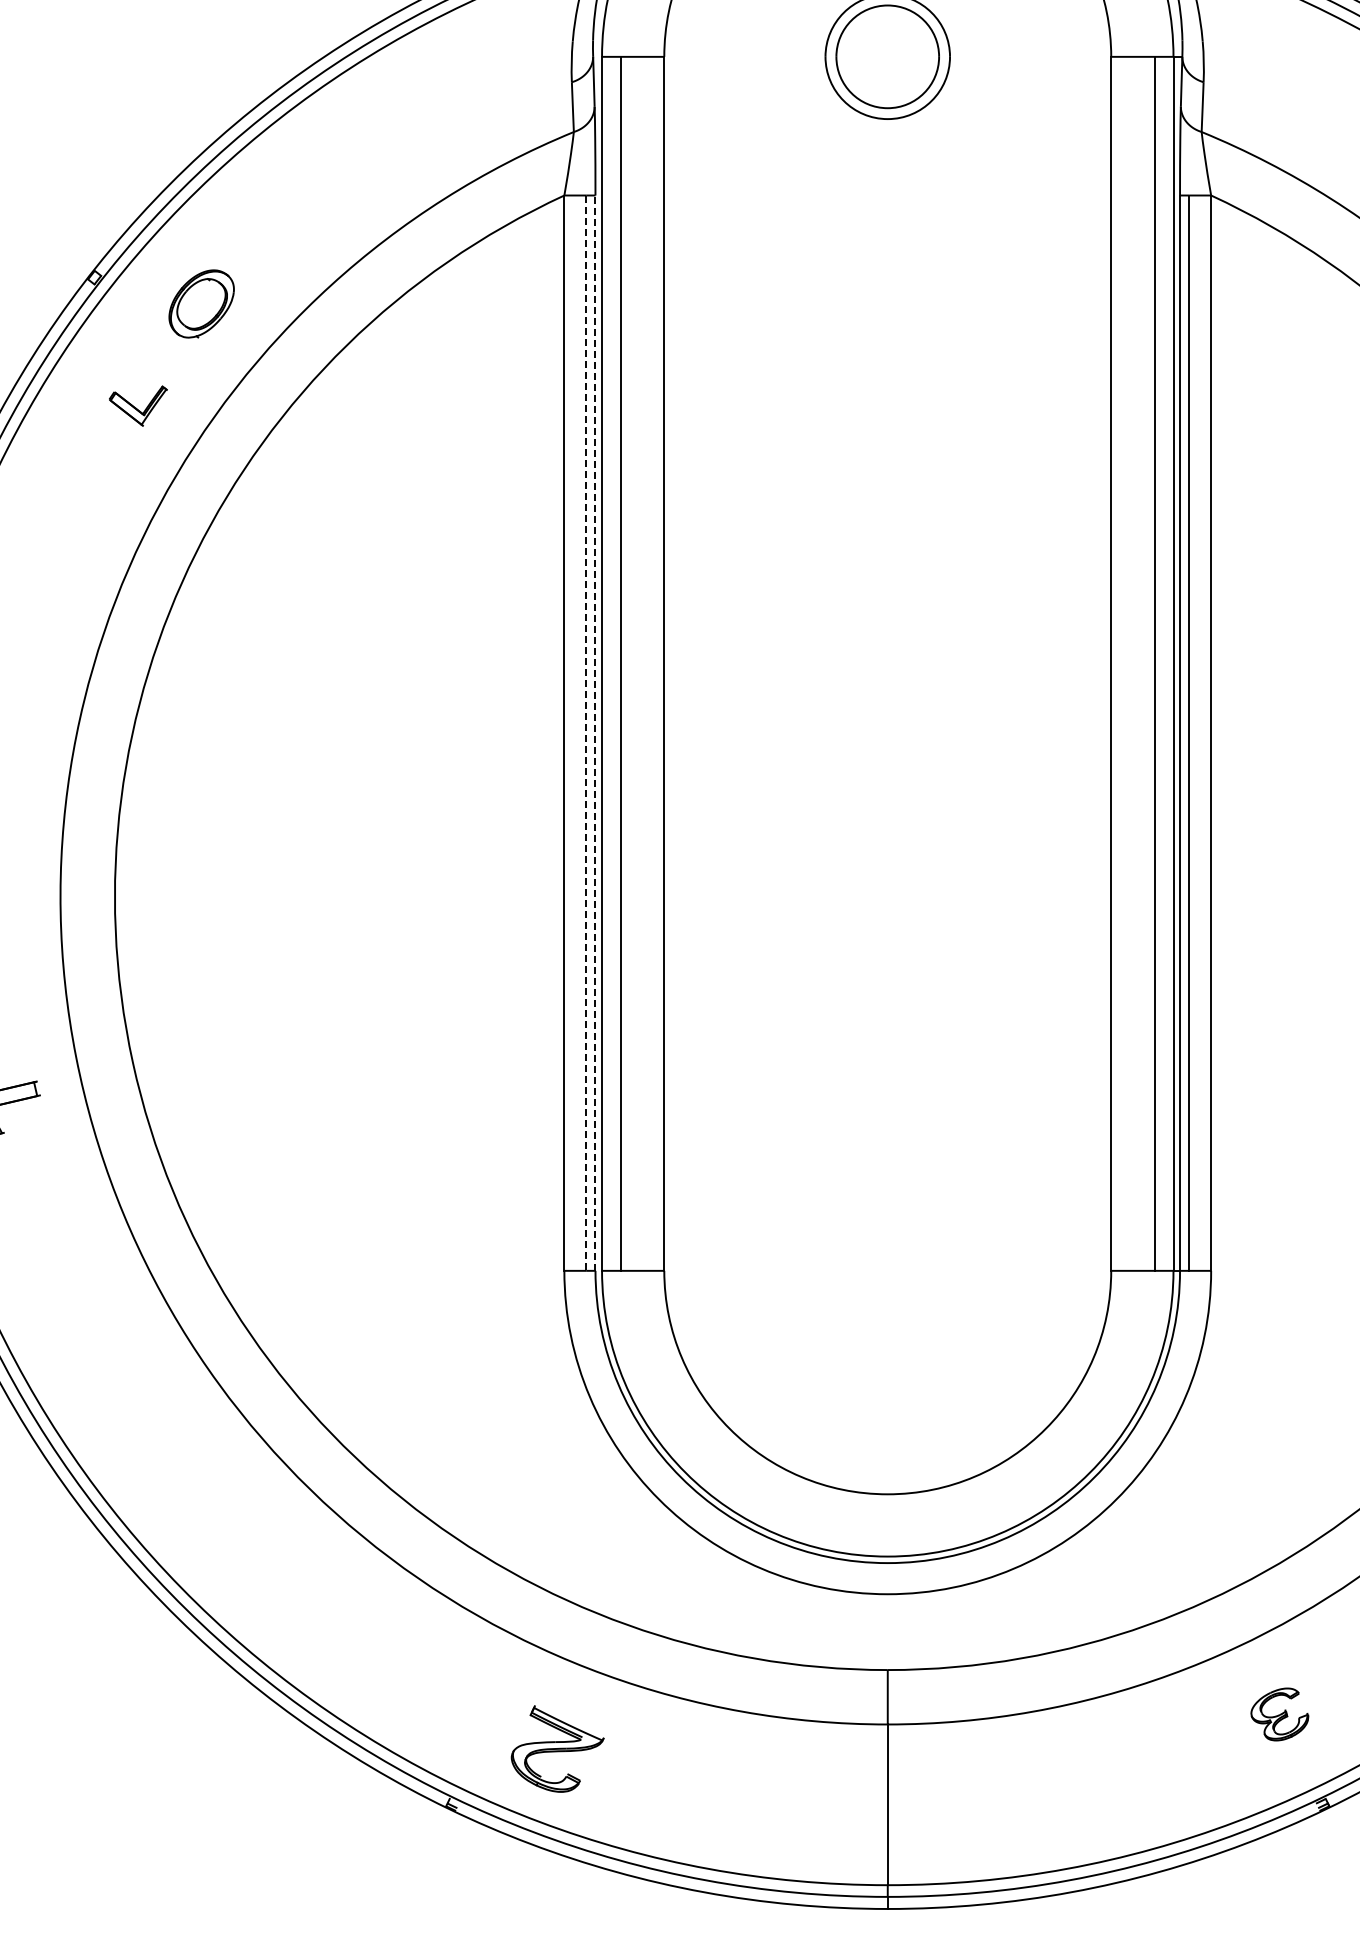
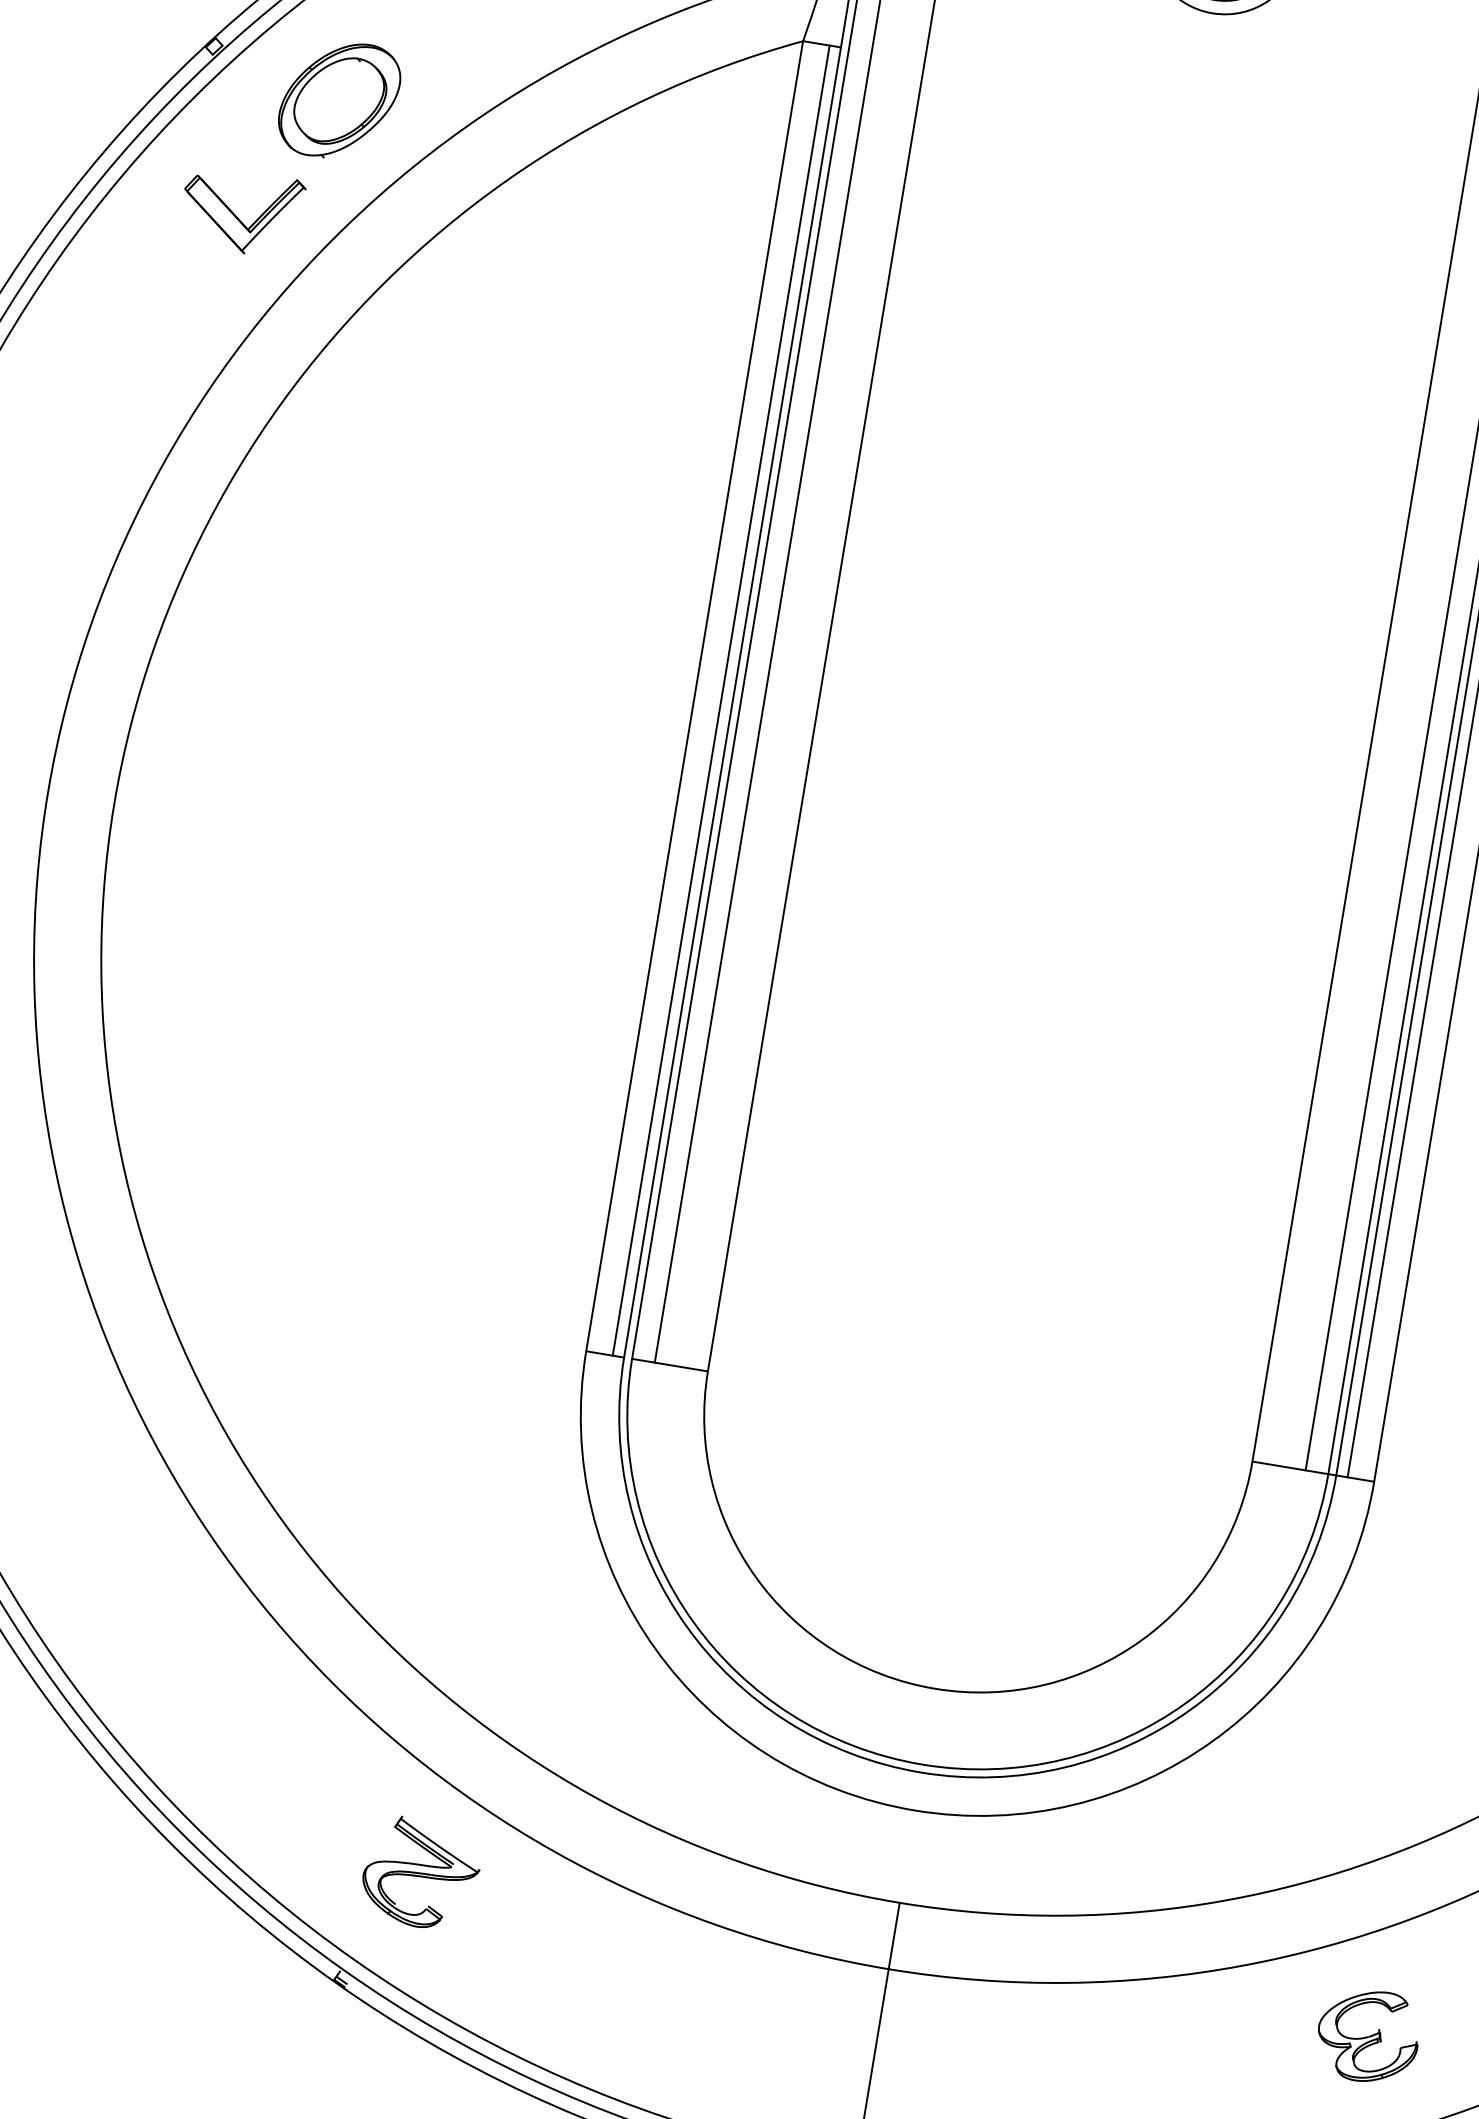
part: (201, 303) -> (339, 99), size x1.43
part: (138, 405) -> (241, 211), size x1.67
line: (586, 733) -> (721, 701), dashed -> solid
line: (595, 733) -> (732, 702), dashed -> solid
part: (1279, 1714) -> (1367, 2036), size x1.43
part: (557, 1748) -> (421, 1873), moved

